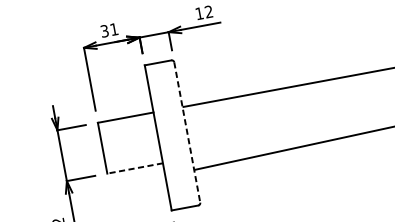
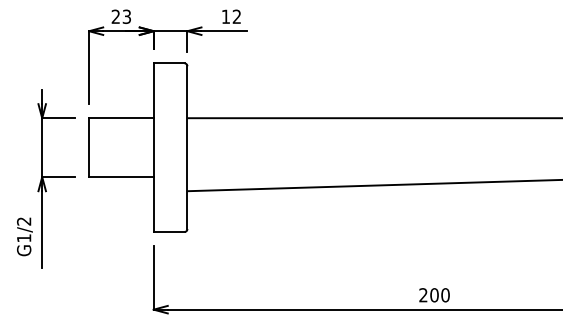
text: (108, 30) -> (120, 16), 31 -> 23
line: (187, 133) -> (187, 148), dashed -> solid
line: (134, 168) -> (120, 177), dashed -> solid

